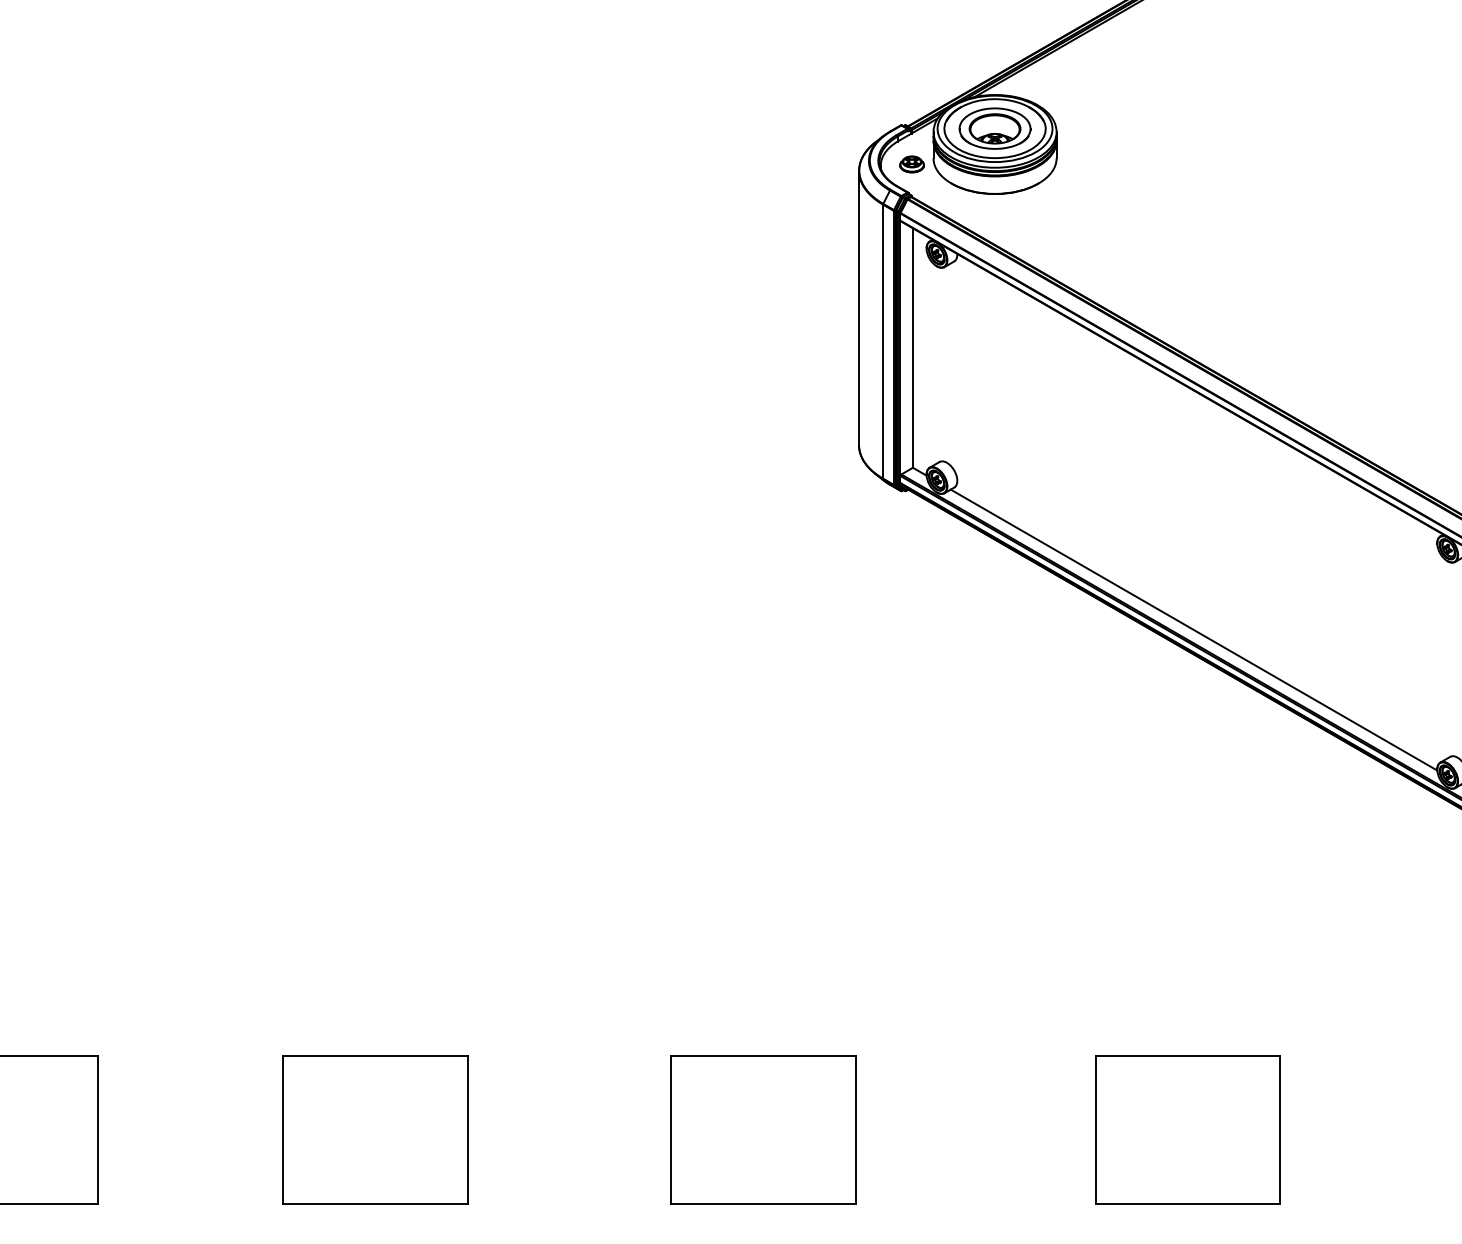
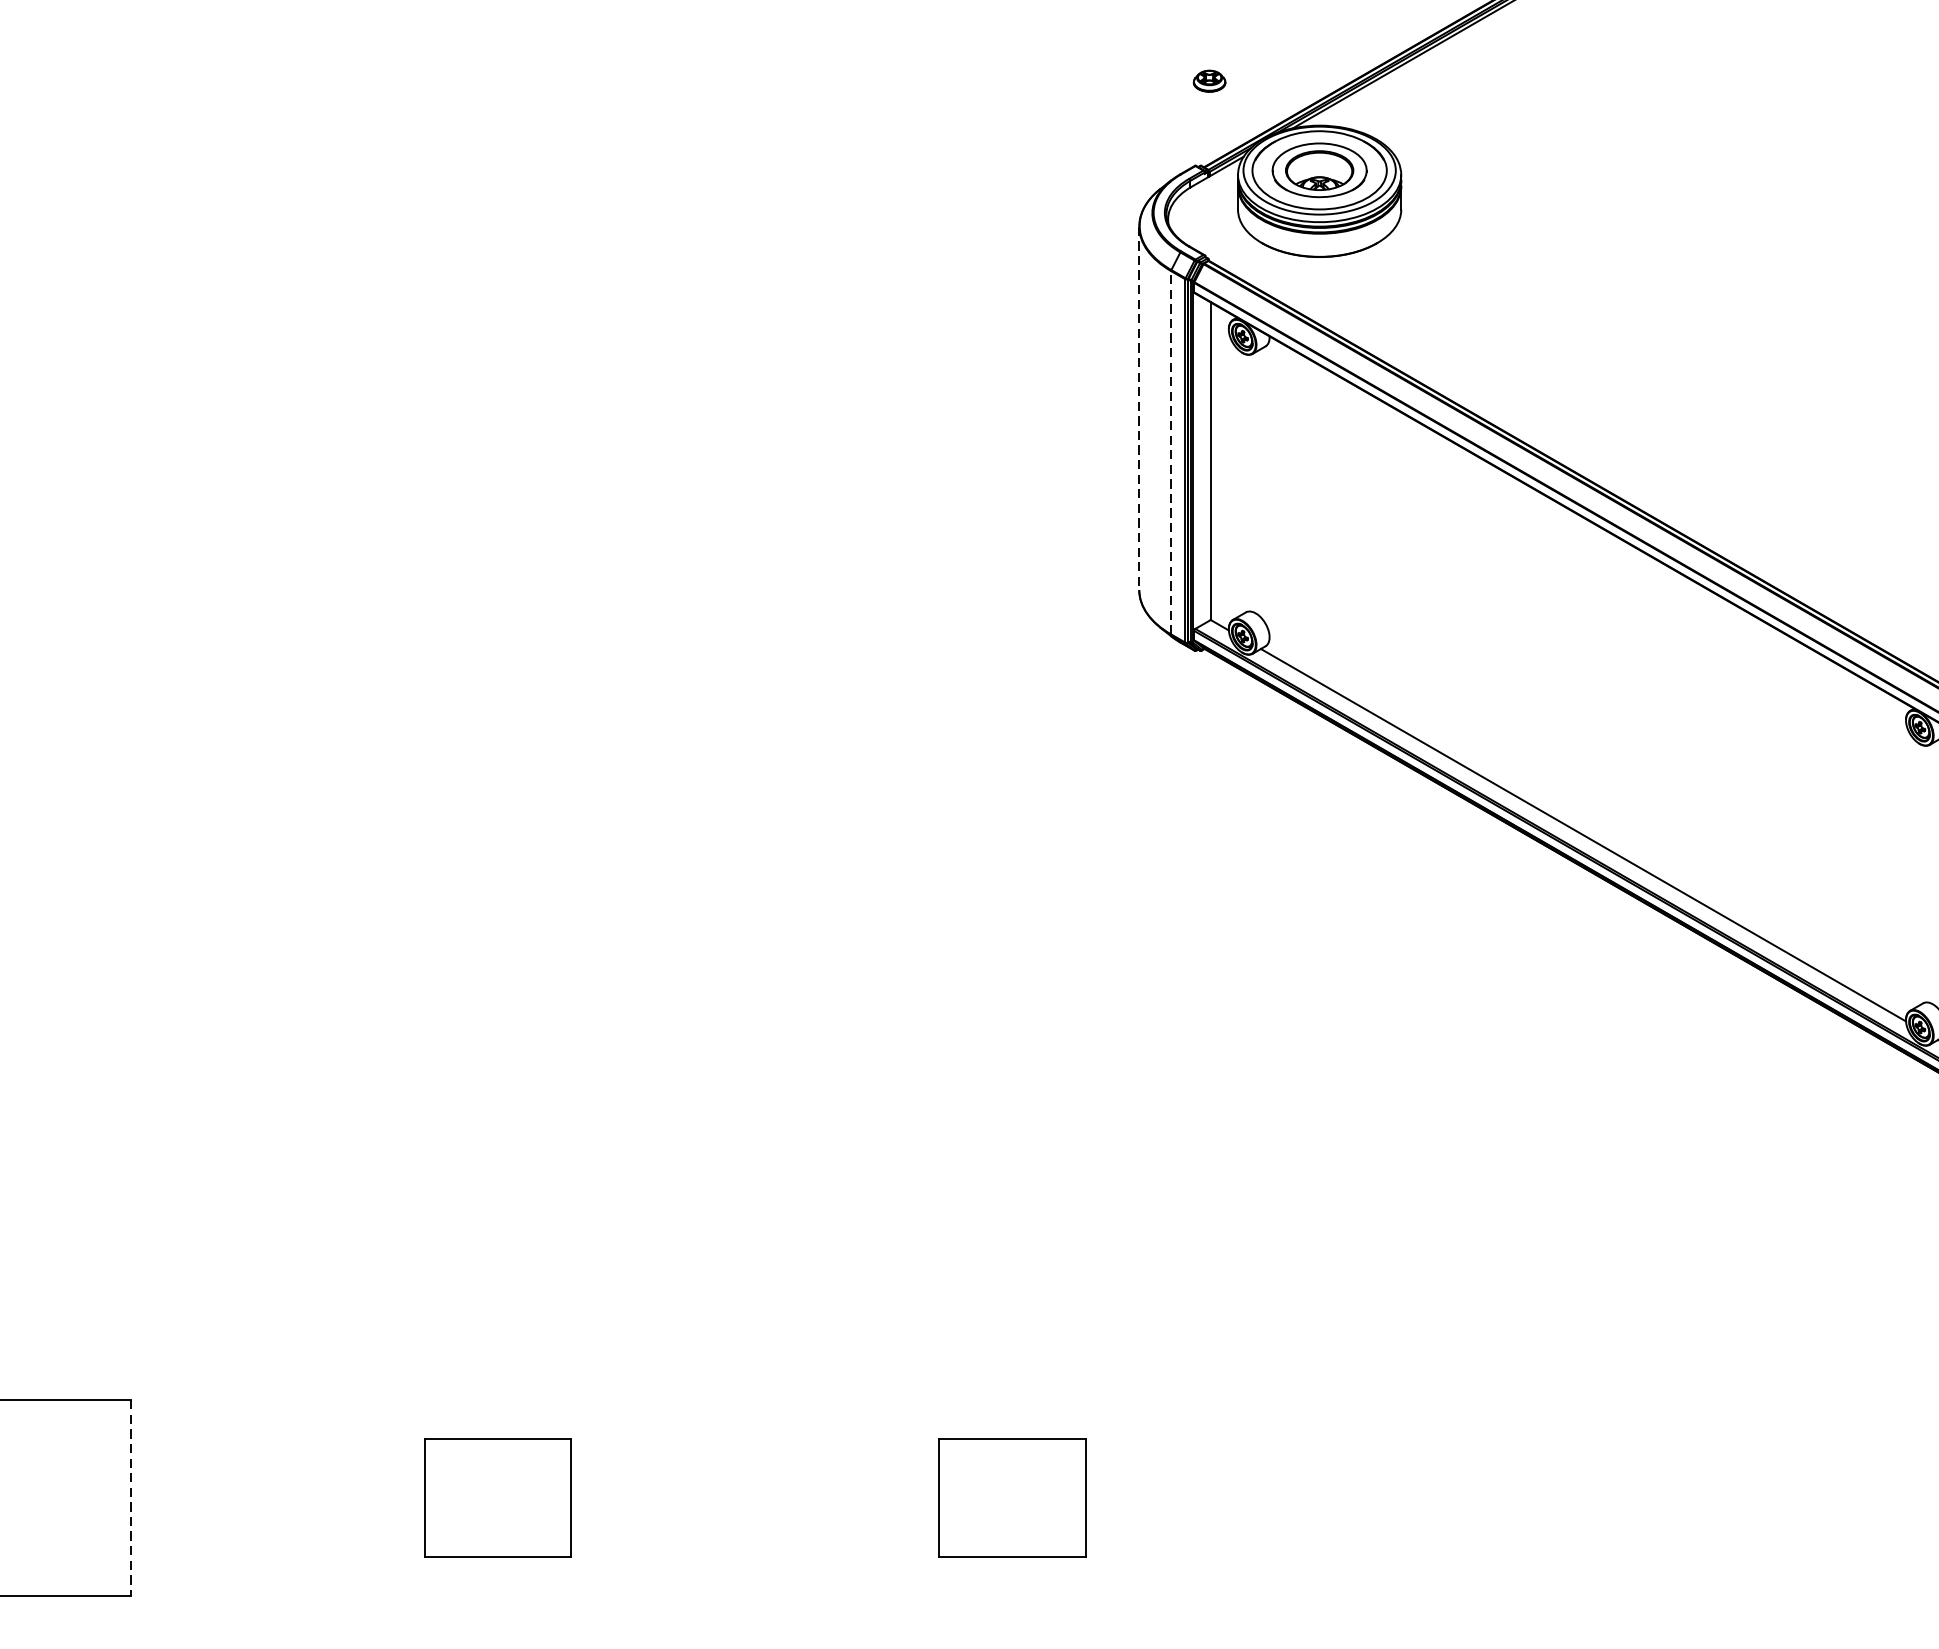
part: (911, 164) -> (1208, 81), moved
line: (859, 308) -> (1139, 408), solid -> dashed
line: (883, 341) -> (1171, 452), solid -> dashed
part: (375, 1129) -> (498, 1497), size x0.6
part: (763, 1129) -> (1012, 1497), size x0.6
part: (1187, 1129) -> (1574, 1497), removed
line: (98, 1130) -> (130, 1498), solid -> dashed

